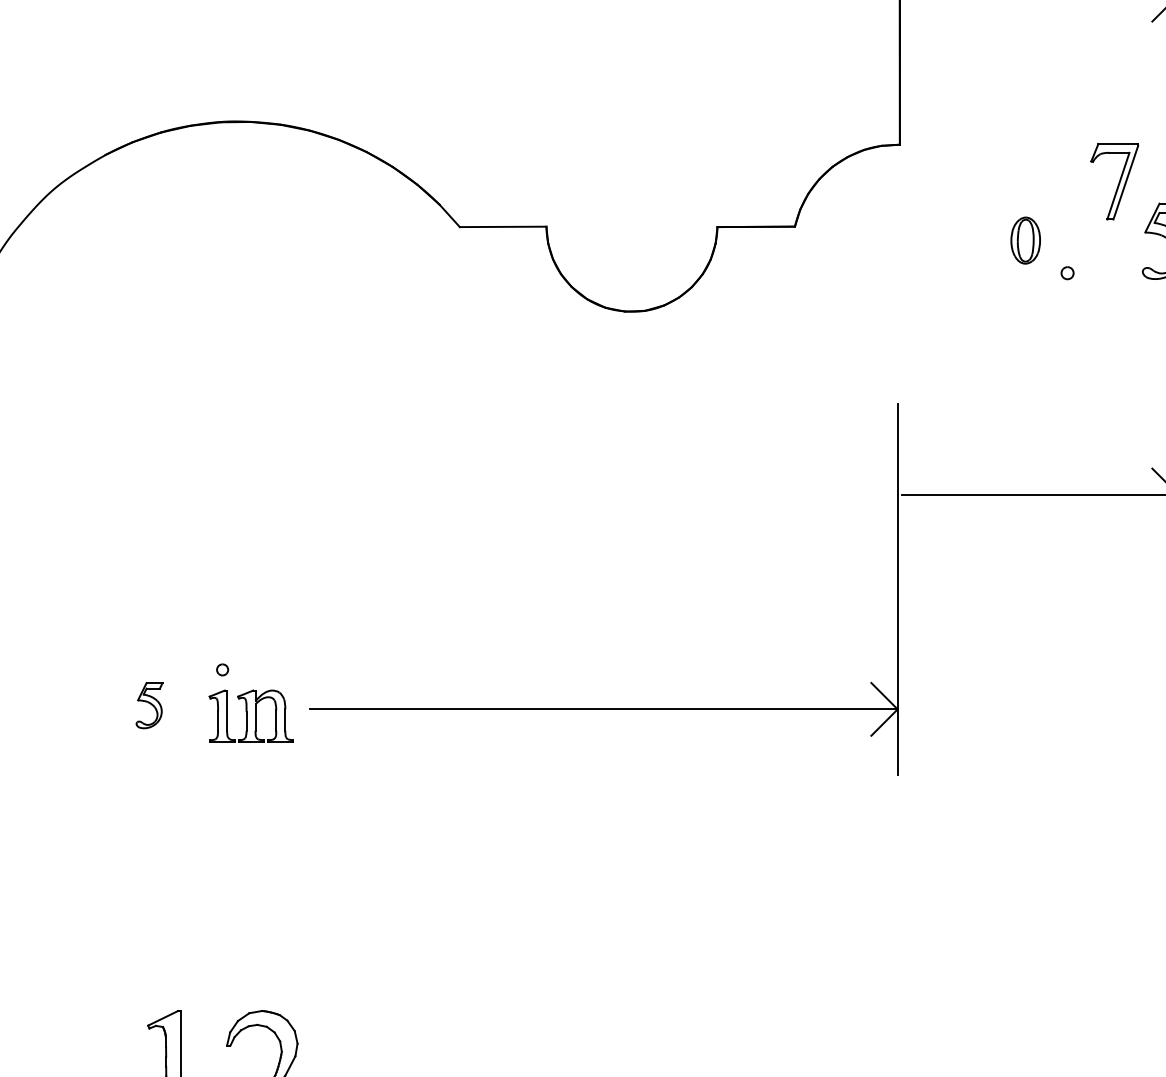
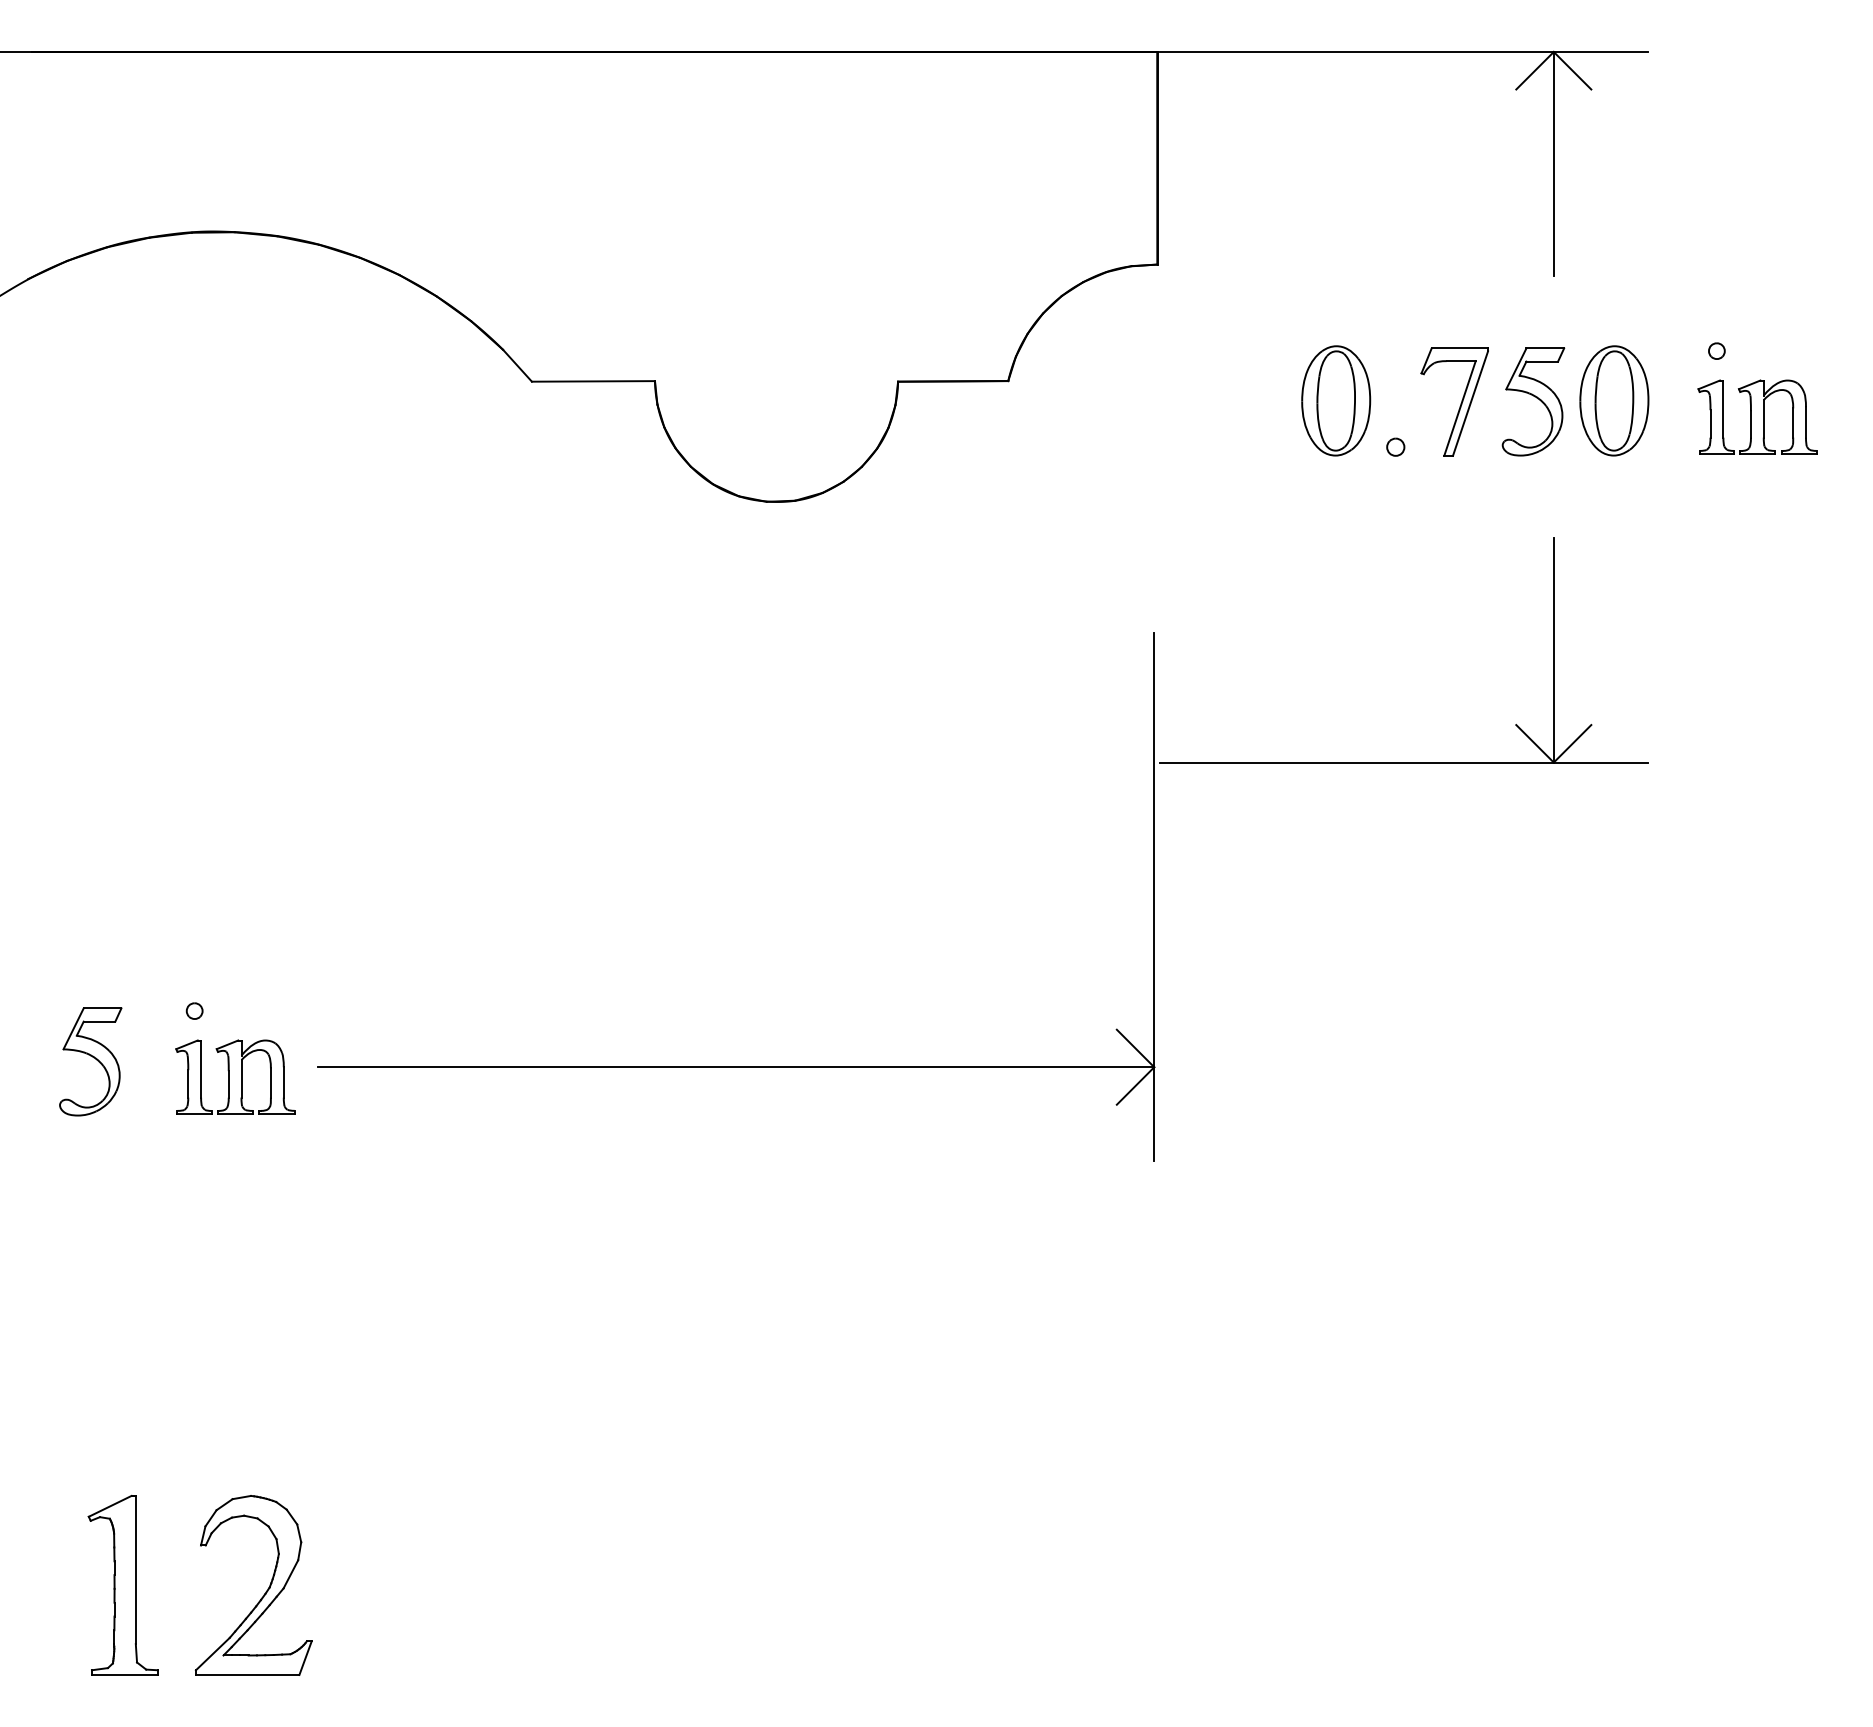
part: (1118, 182) -> (1460, 403), moved
part: (1025, 240) -> (1336, 400), size x1.67
part: (149, 705) -> (90, 1061), size x1.67

